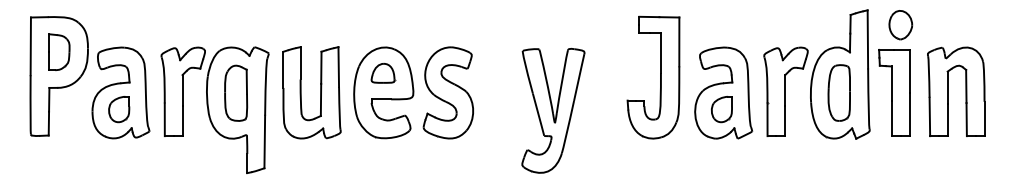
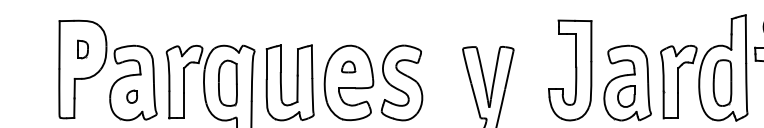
part: (59, 51) -> (83, 49), size x0.6
part: (383, 73) -> (348, 67), size x0.7
part: (119, 109) -> (132, 96), size x0.6

